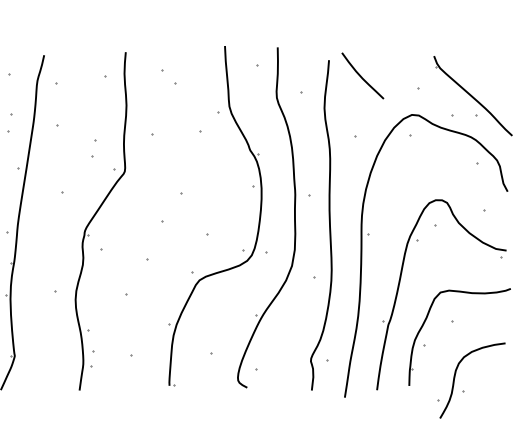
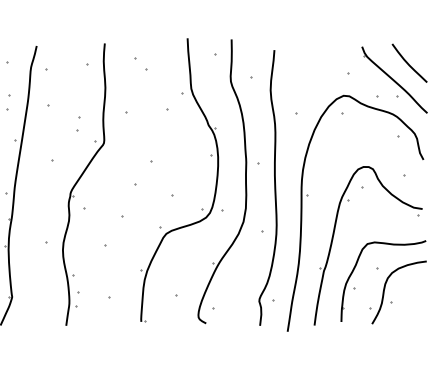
curve: (361, 75) -> (408, 62), moved
part: (463, 391) -> (391, 301), moved

